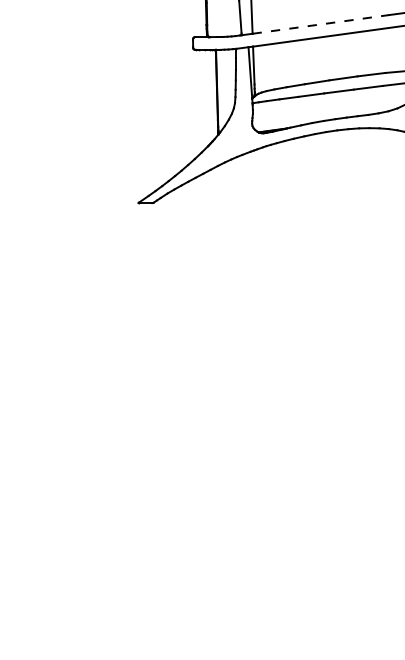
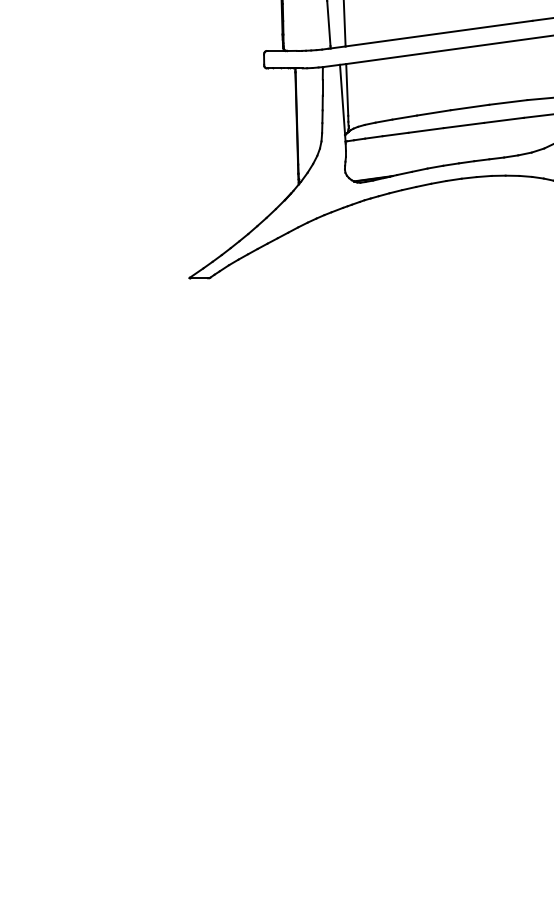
line: (321, 24) -> (439, 33), dashed -> solid

